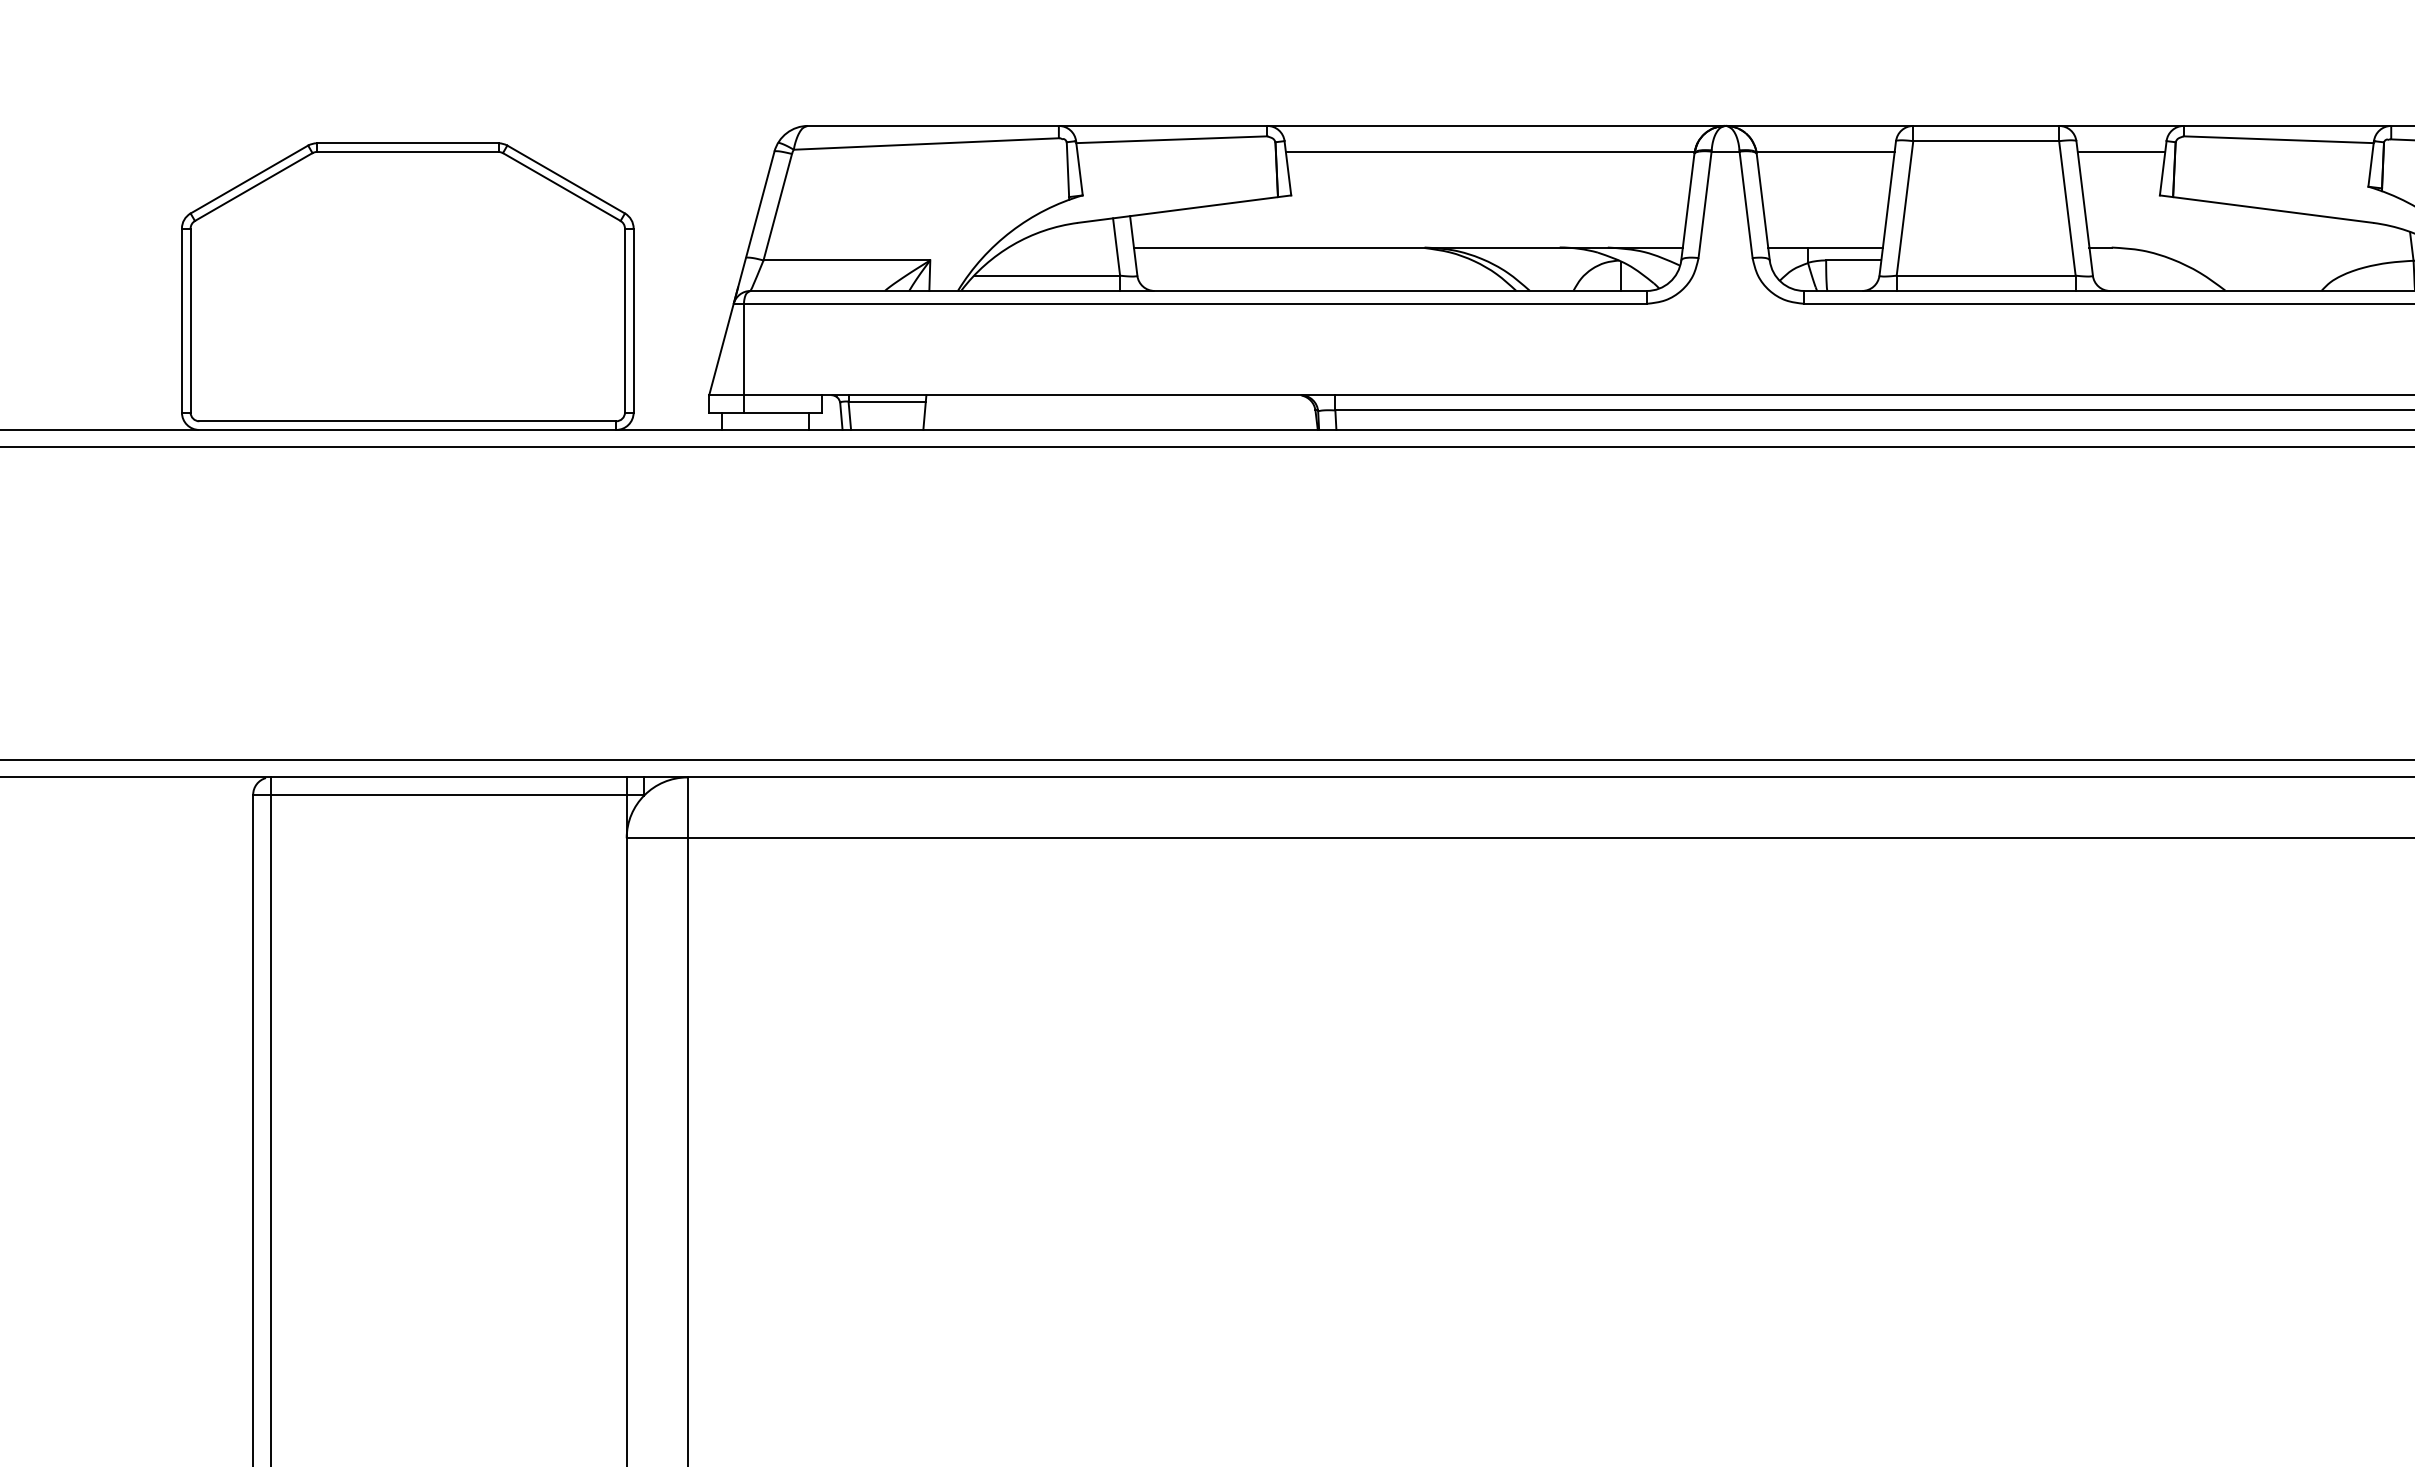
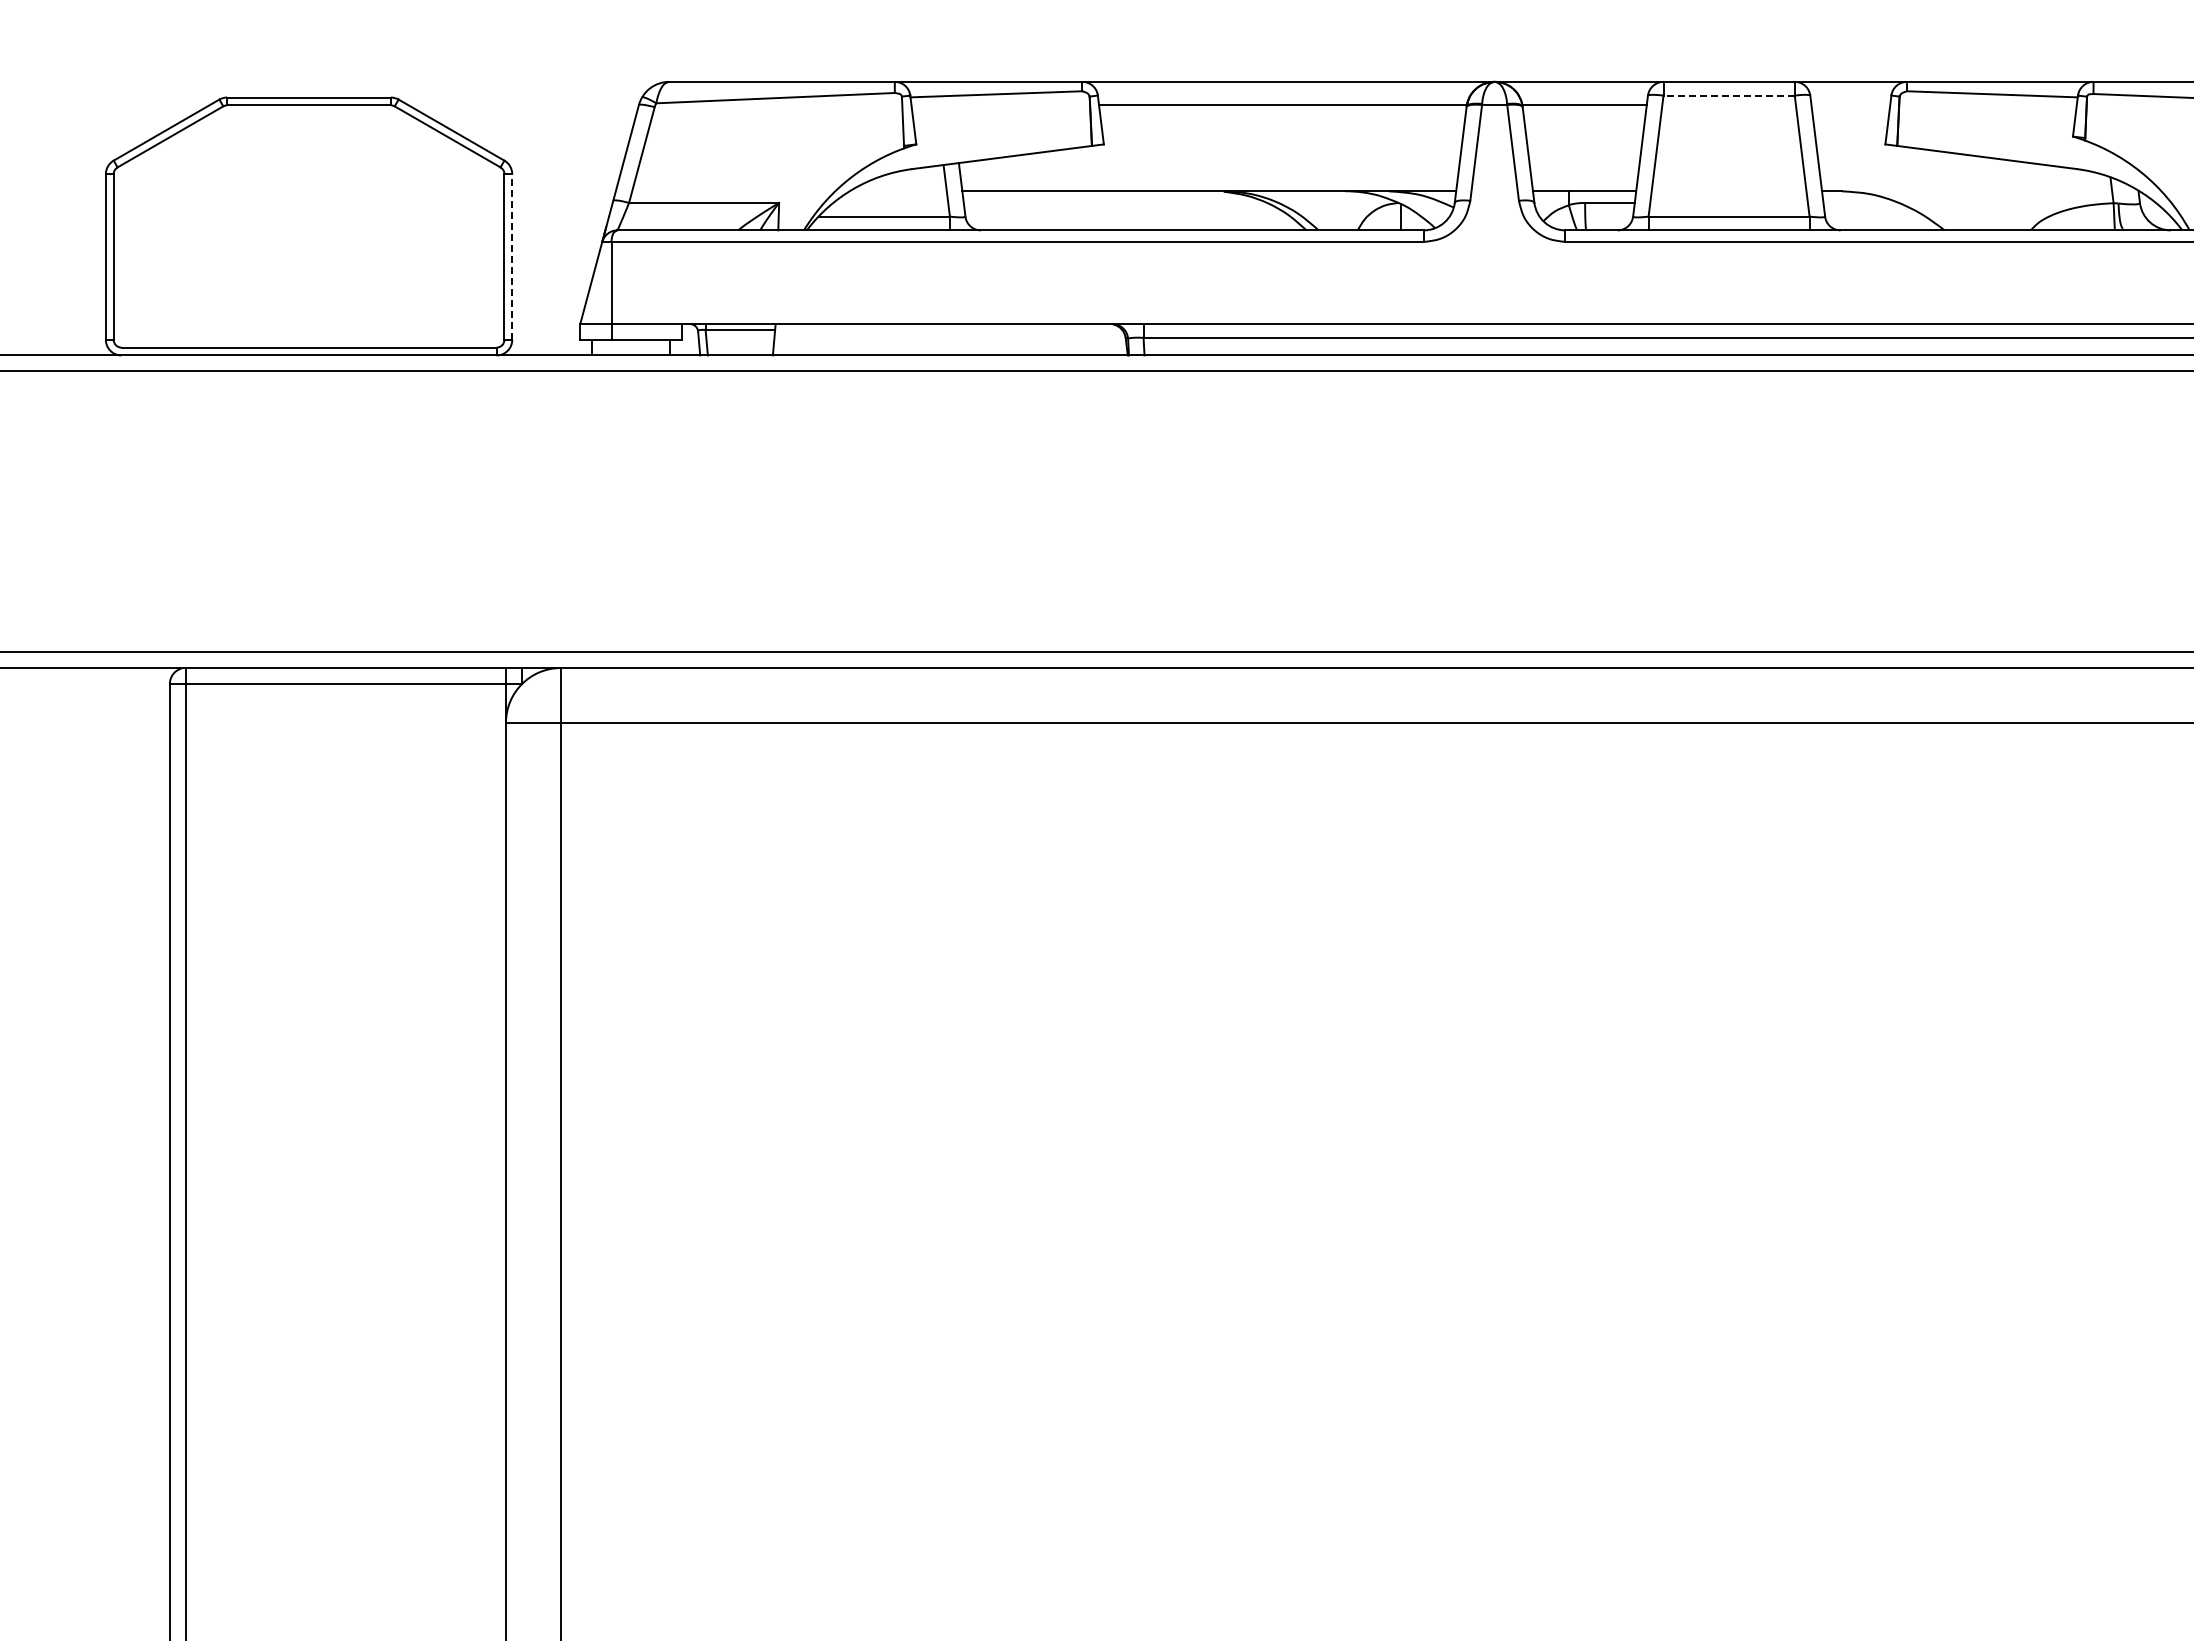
line: (1986, 141) -> (1729, 95), solid -> dashed
line: (2121, 152) -> (1850, 105), removed
line: (633, 321) -> (512, 257), solid -> dashed

